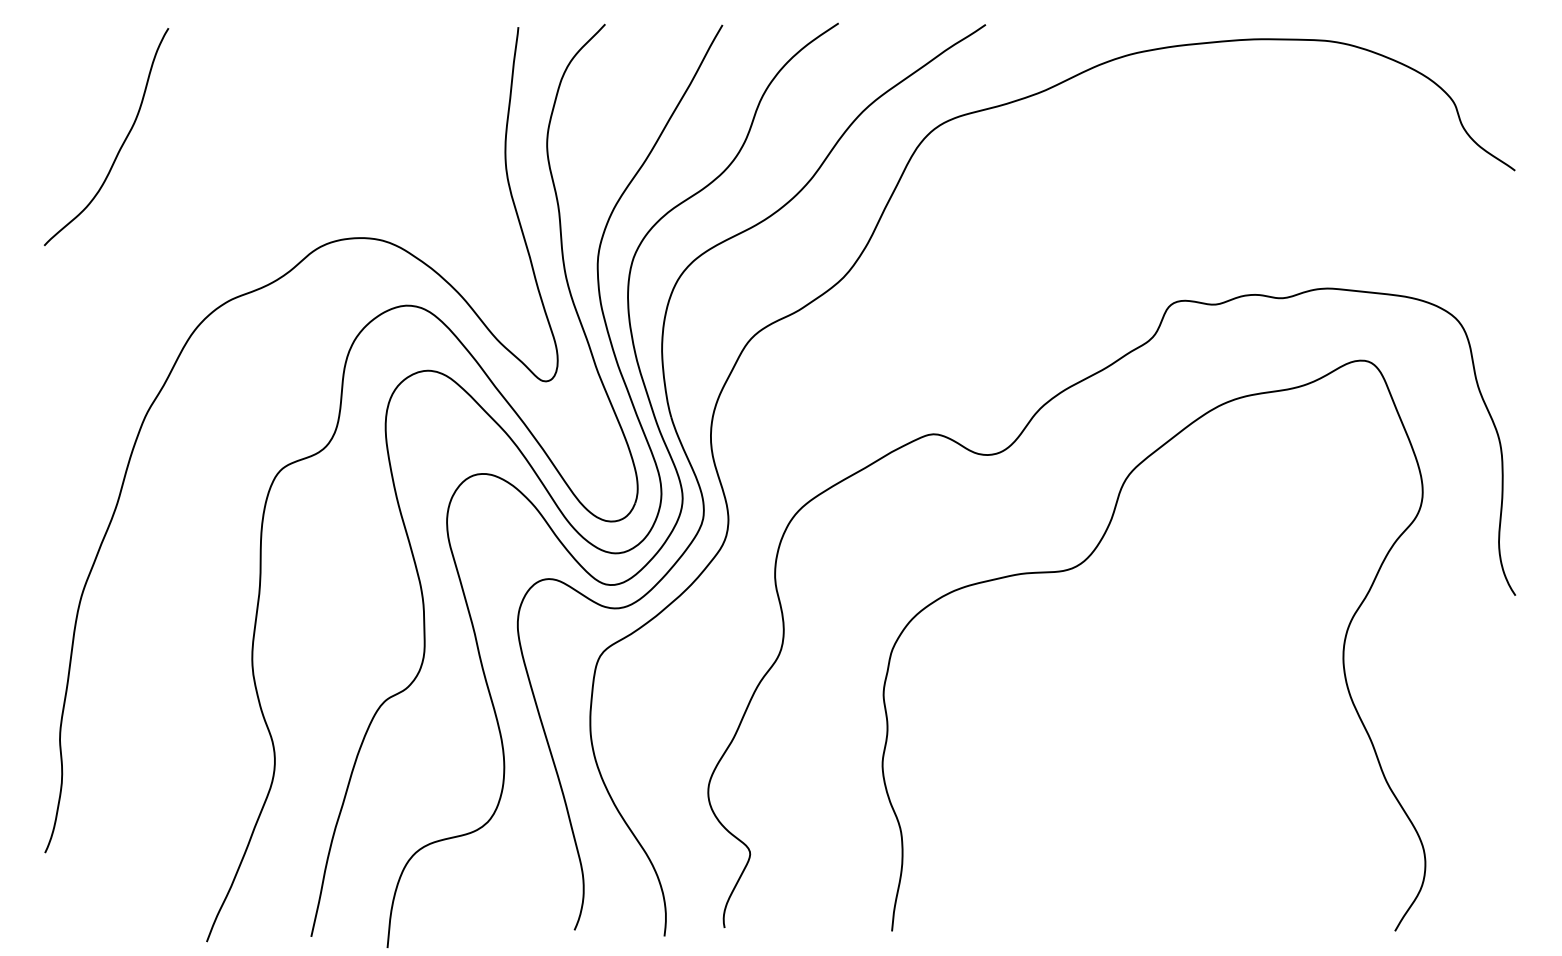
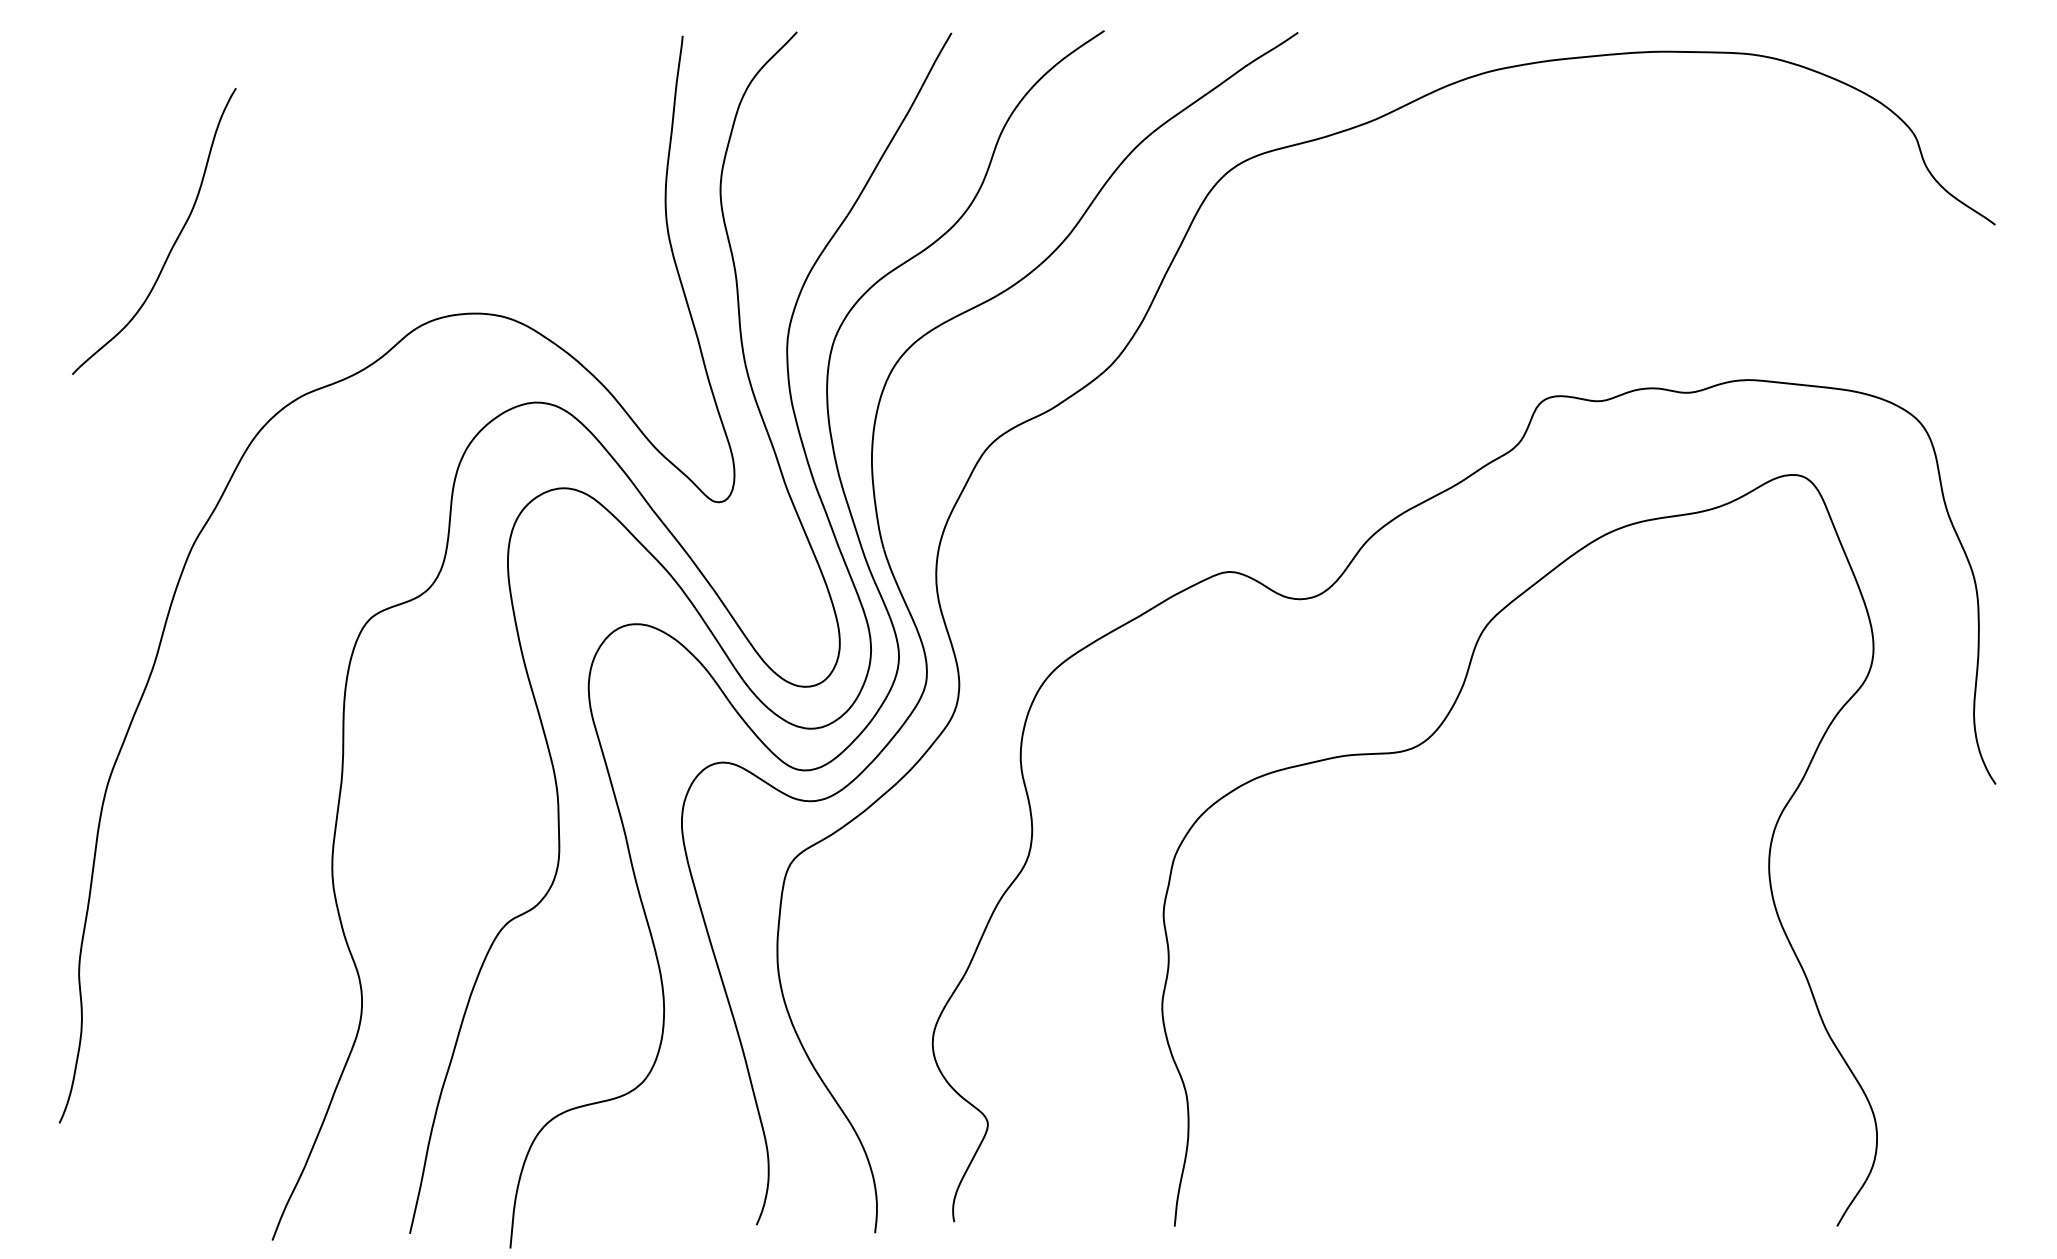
curve: (121, 144) -> (174, 241), moved

